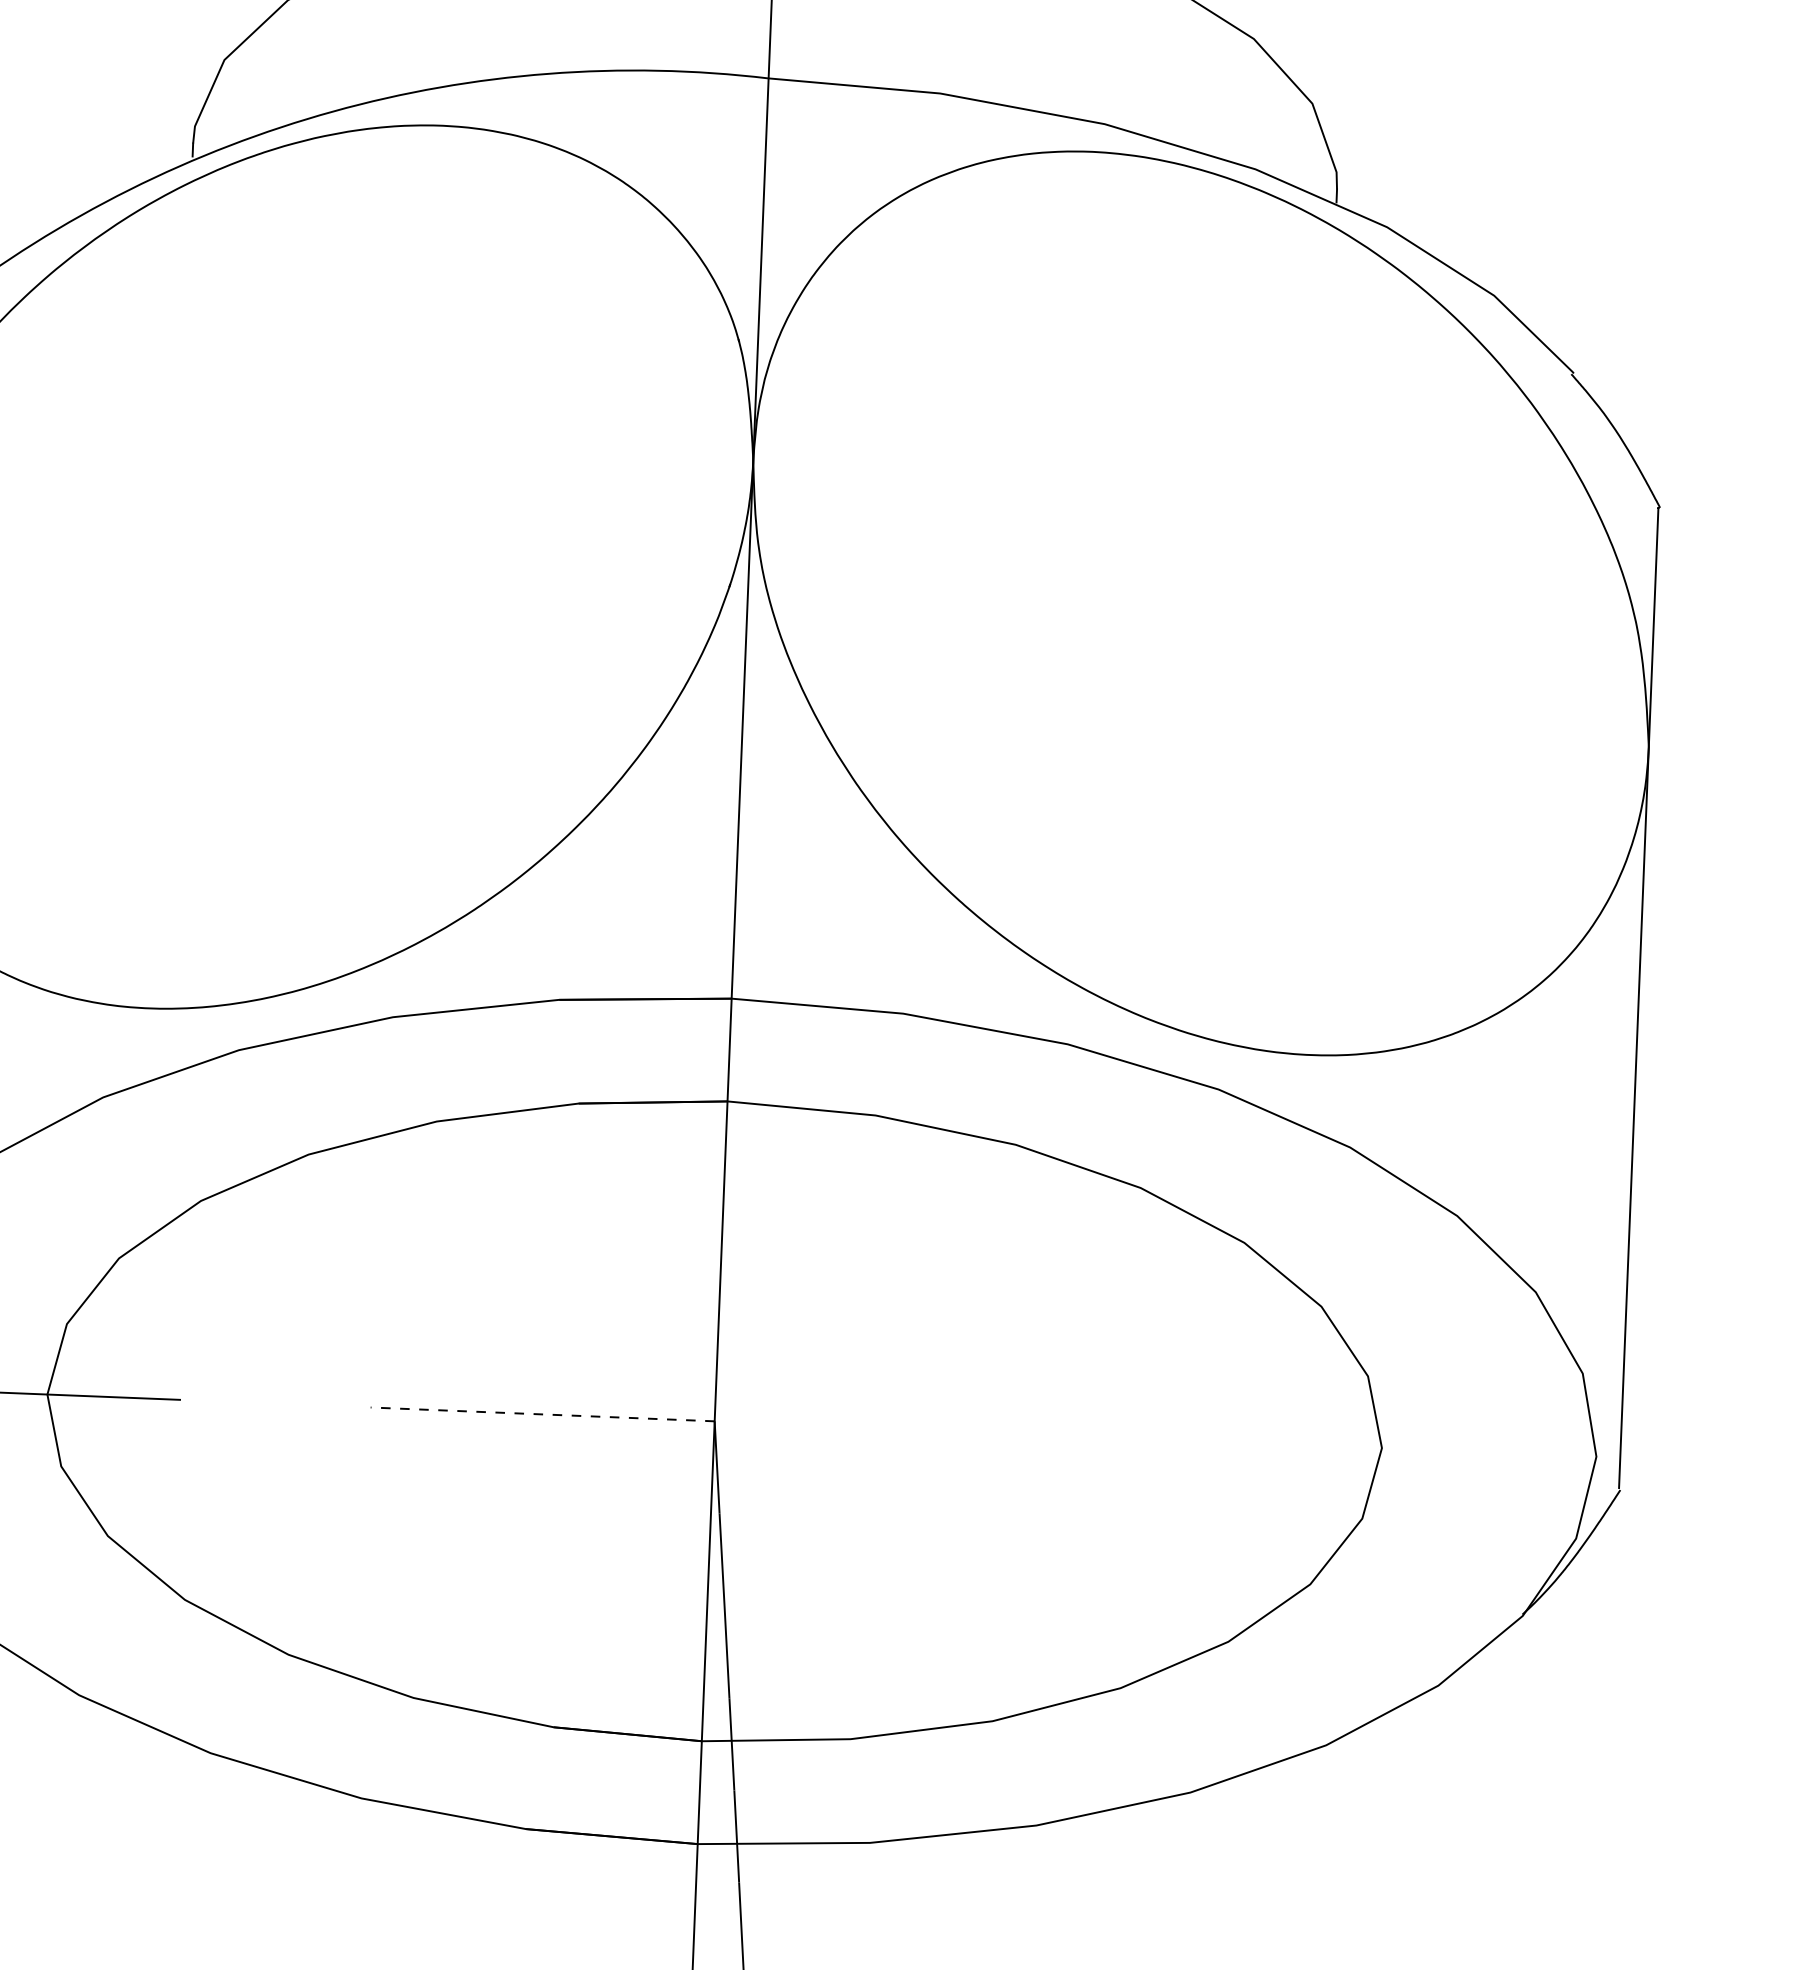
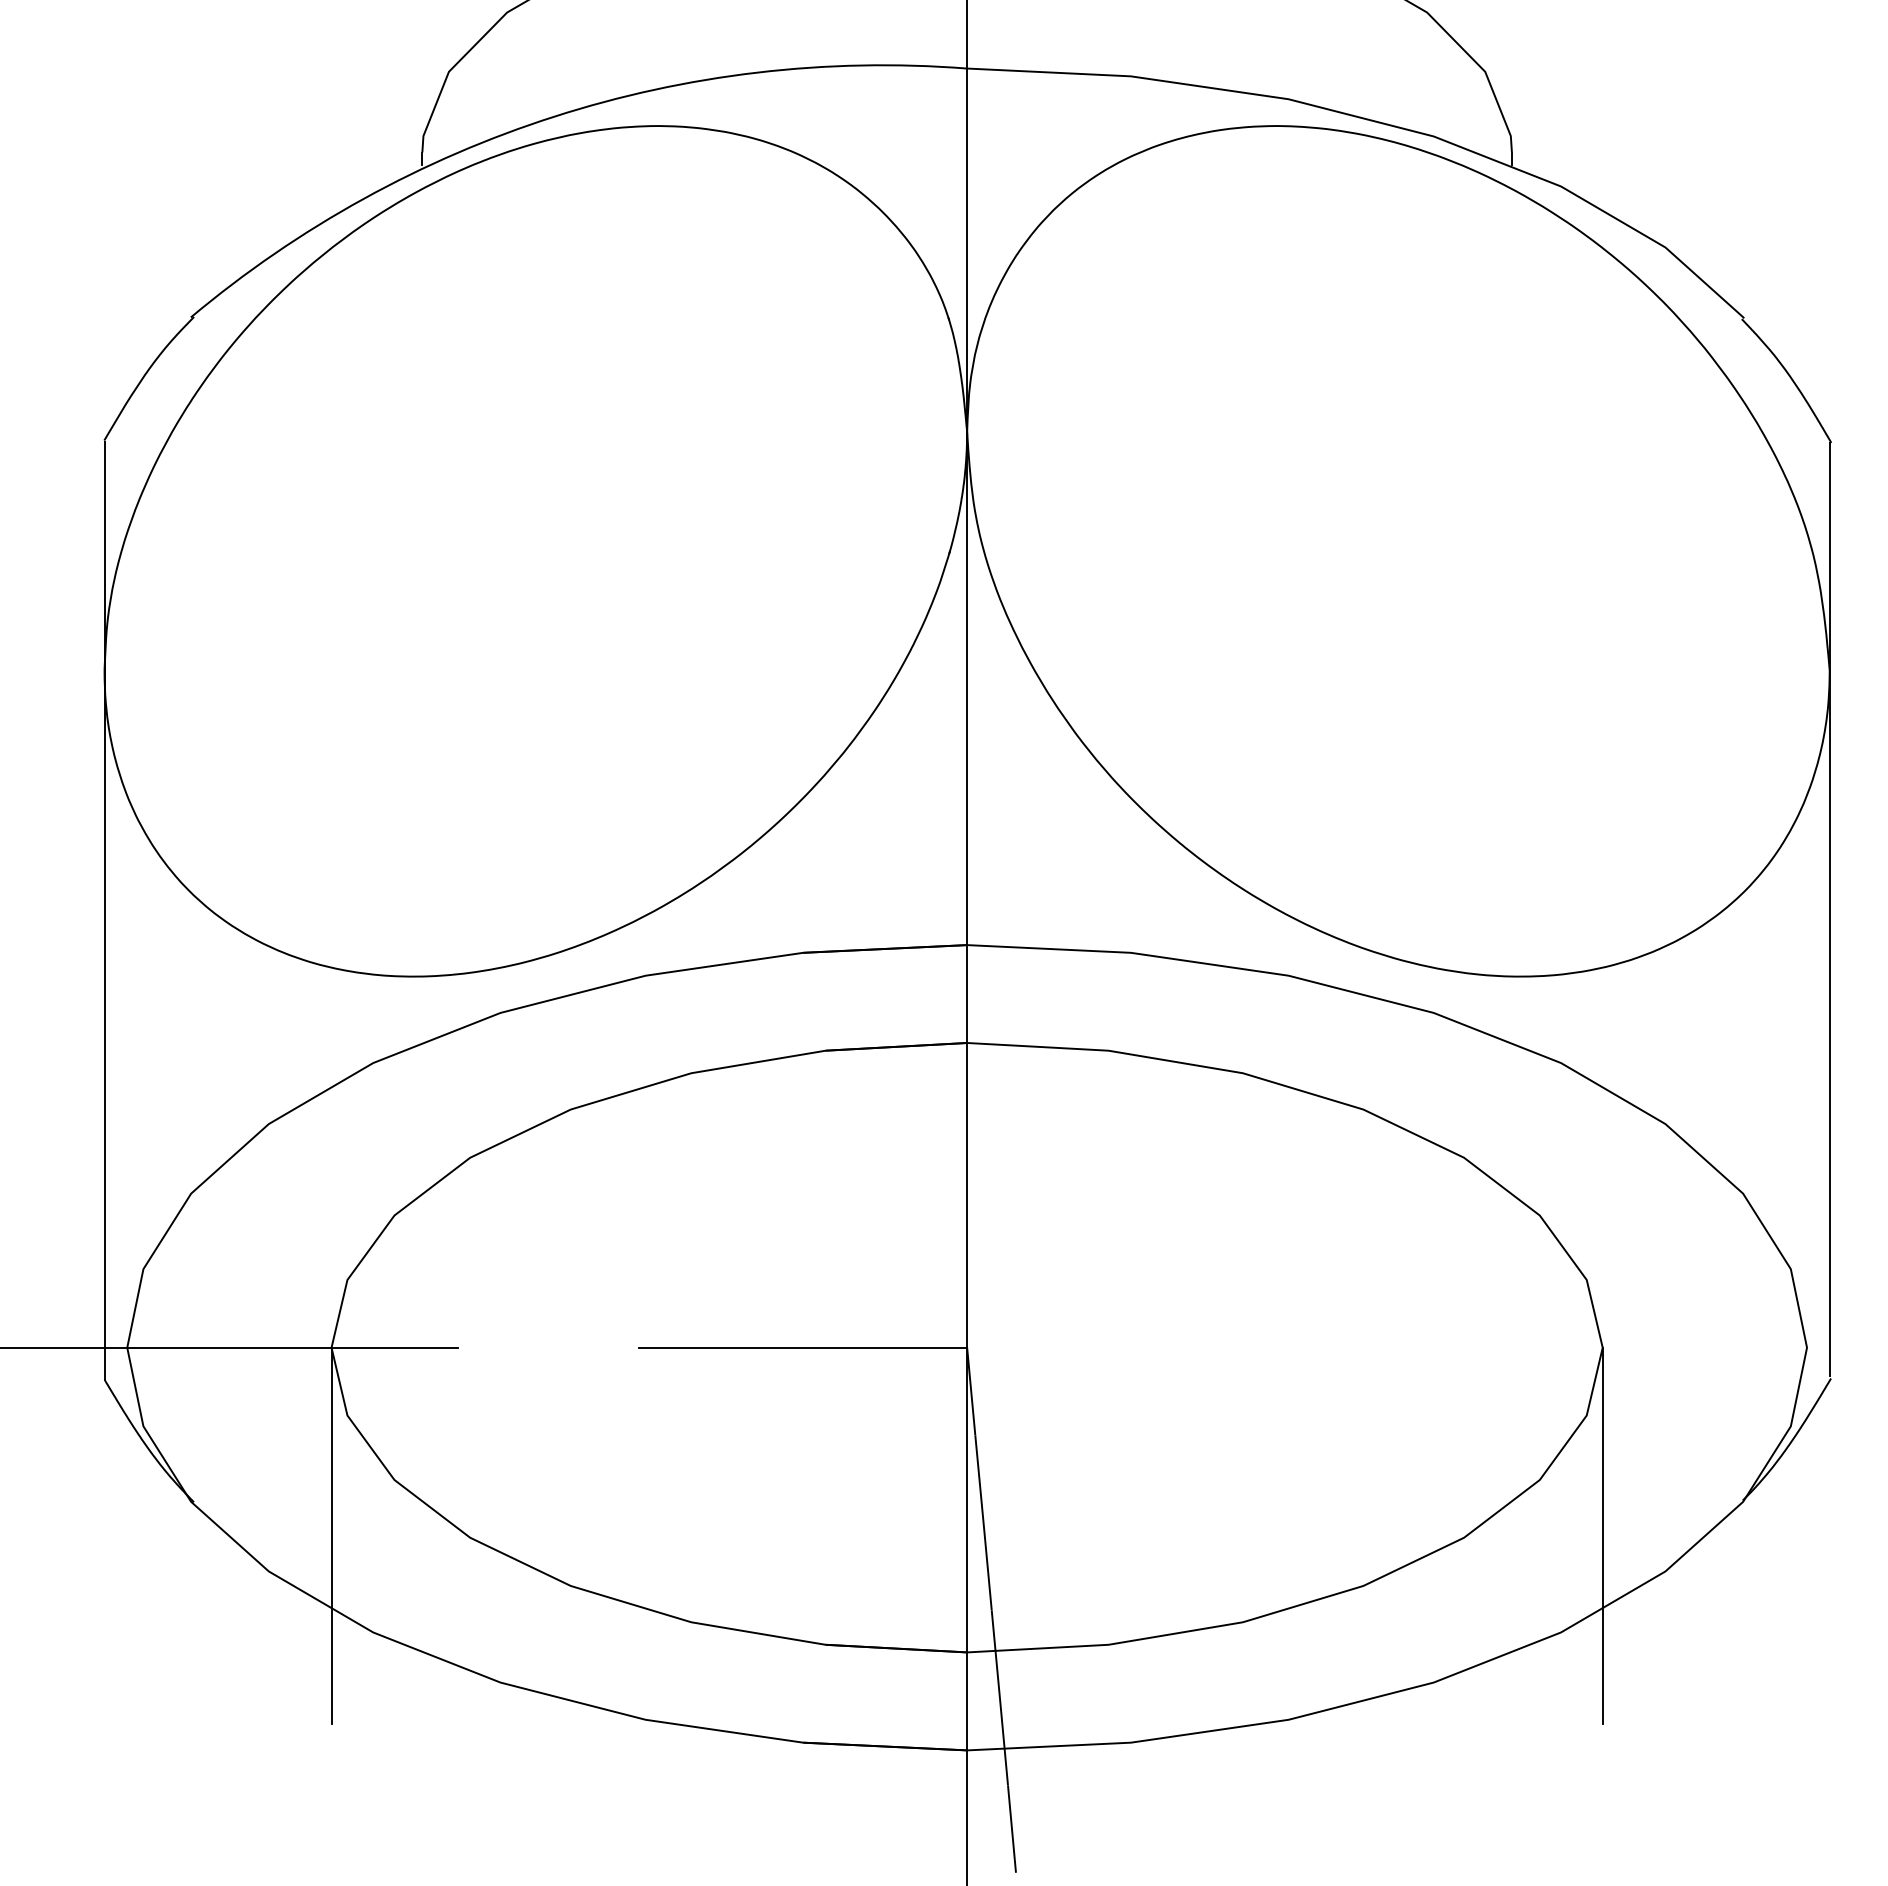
line: (542, 1414) -> (803, 1347), dashed -> solid
line: (39, 1591) -> (331, 1535), added
line: (1373, 1645) -> (1602, 1535), added

